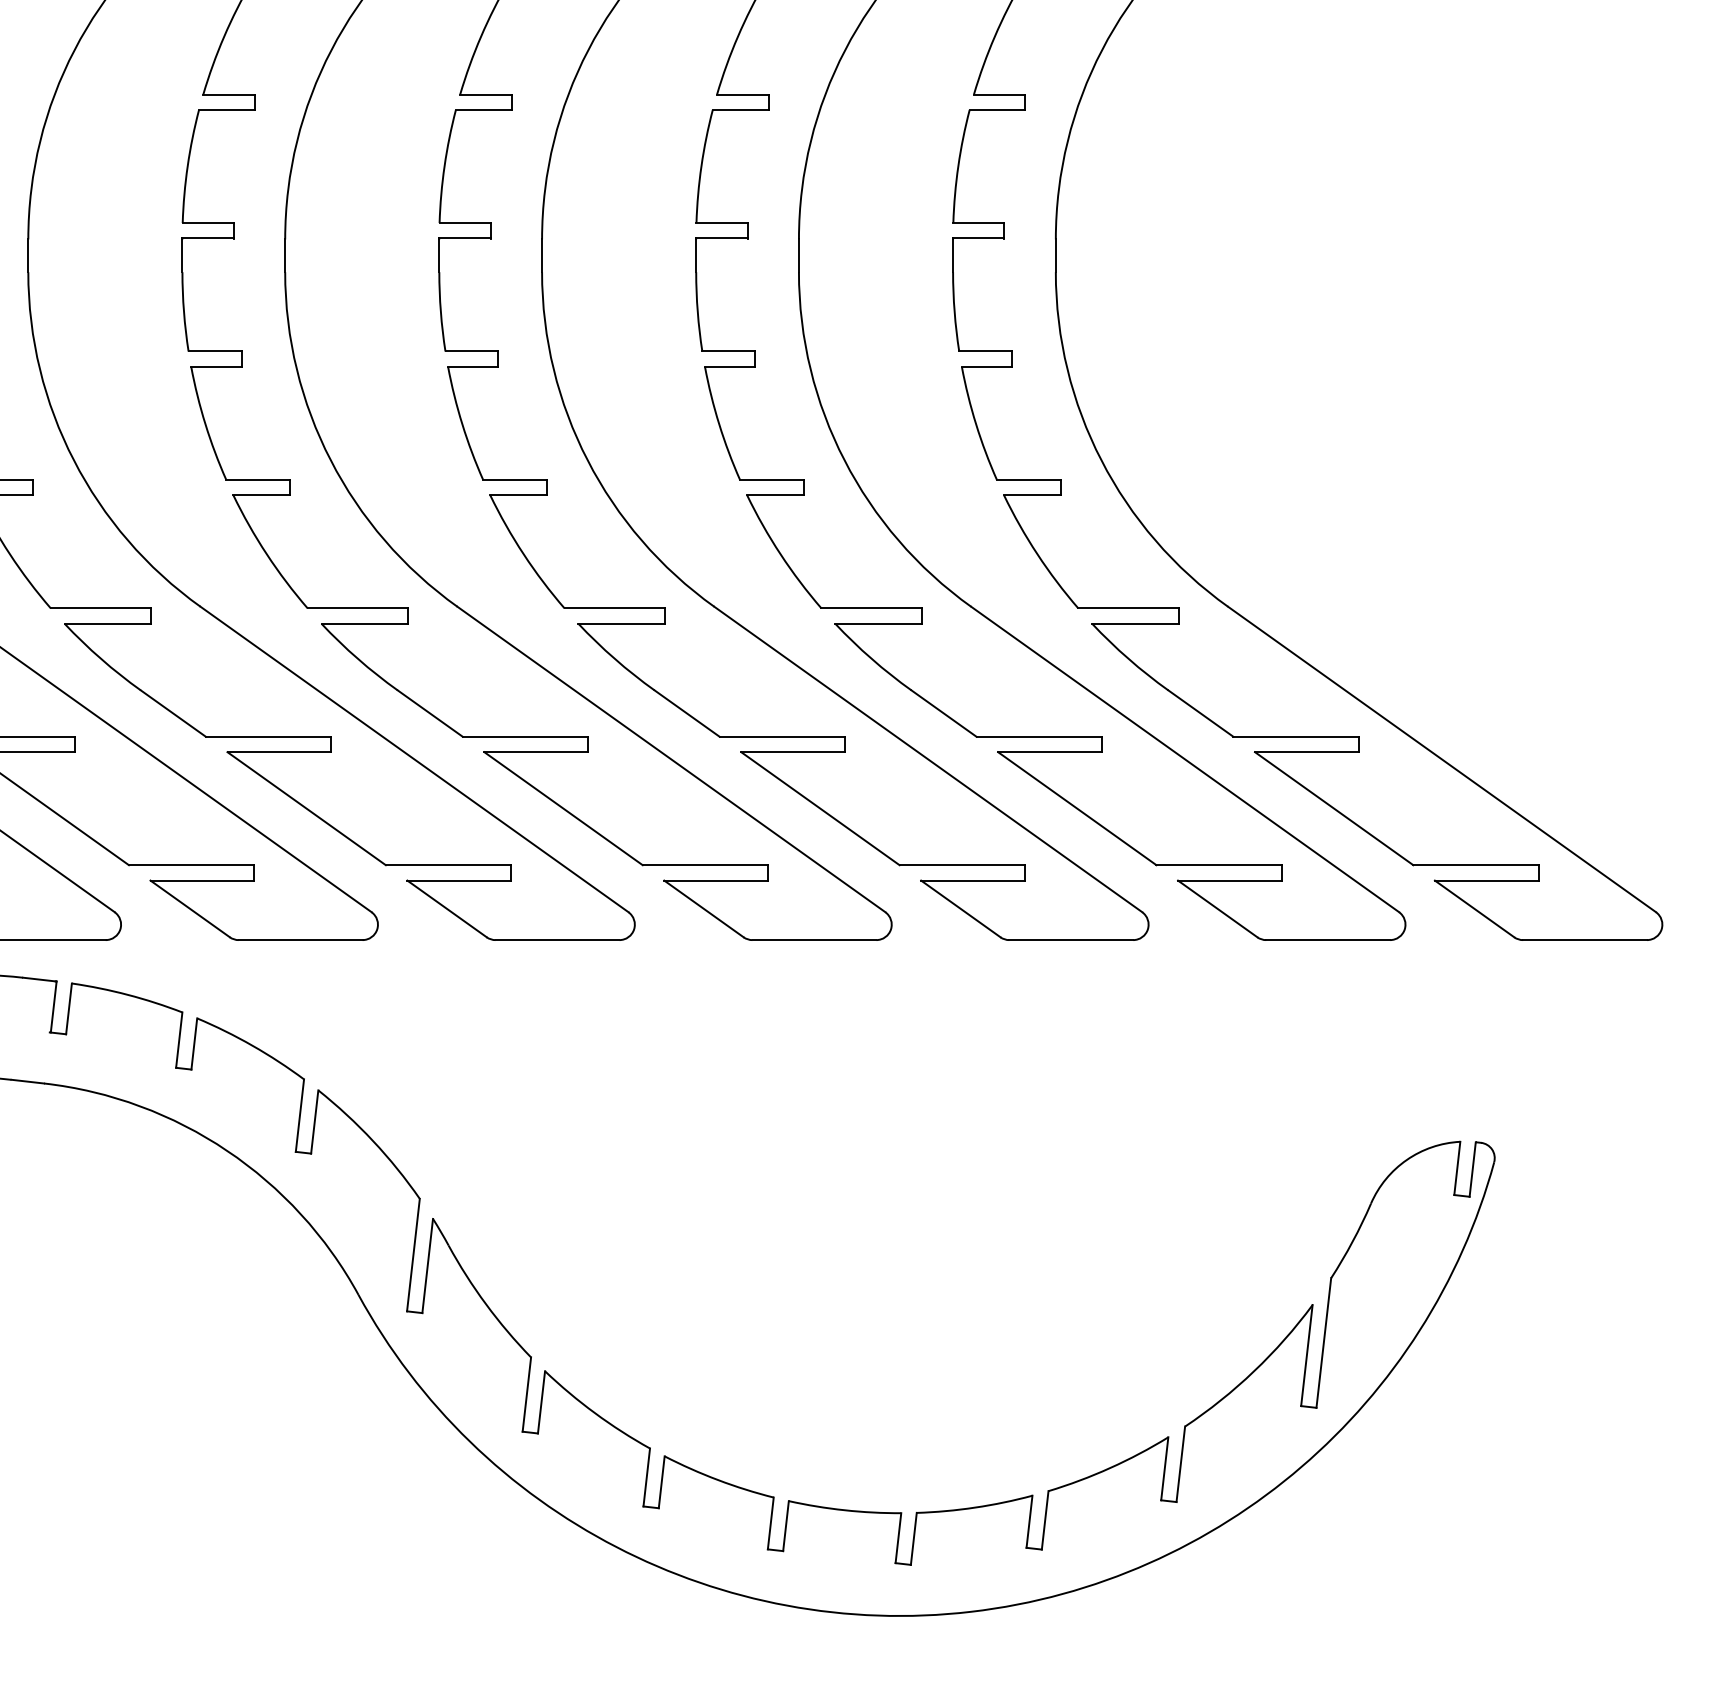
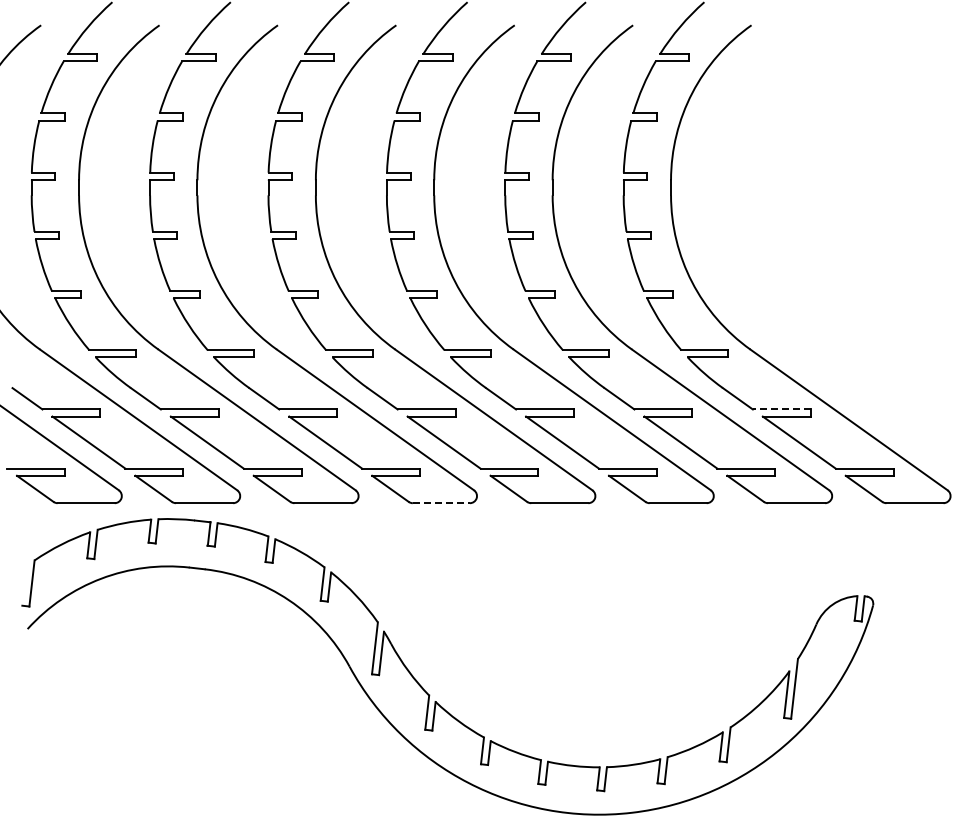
line: (1295, 736) -> (781, 409), solid -> dashed
line: (557, 940) -> (441, 503), solid -> dashed

